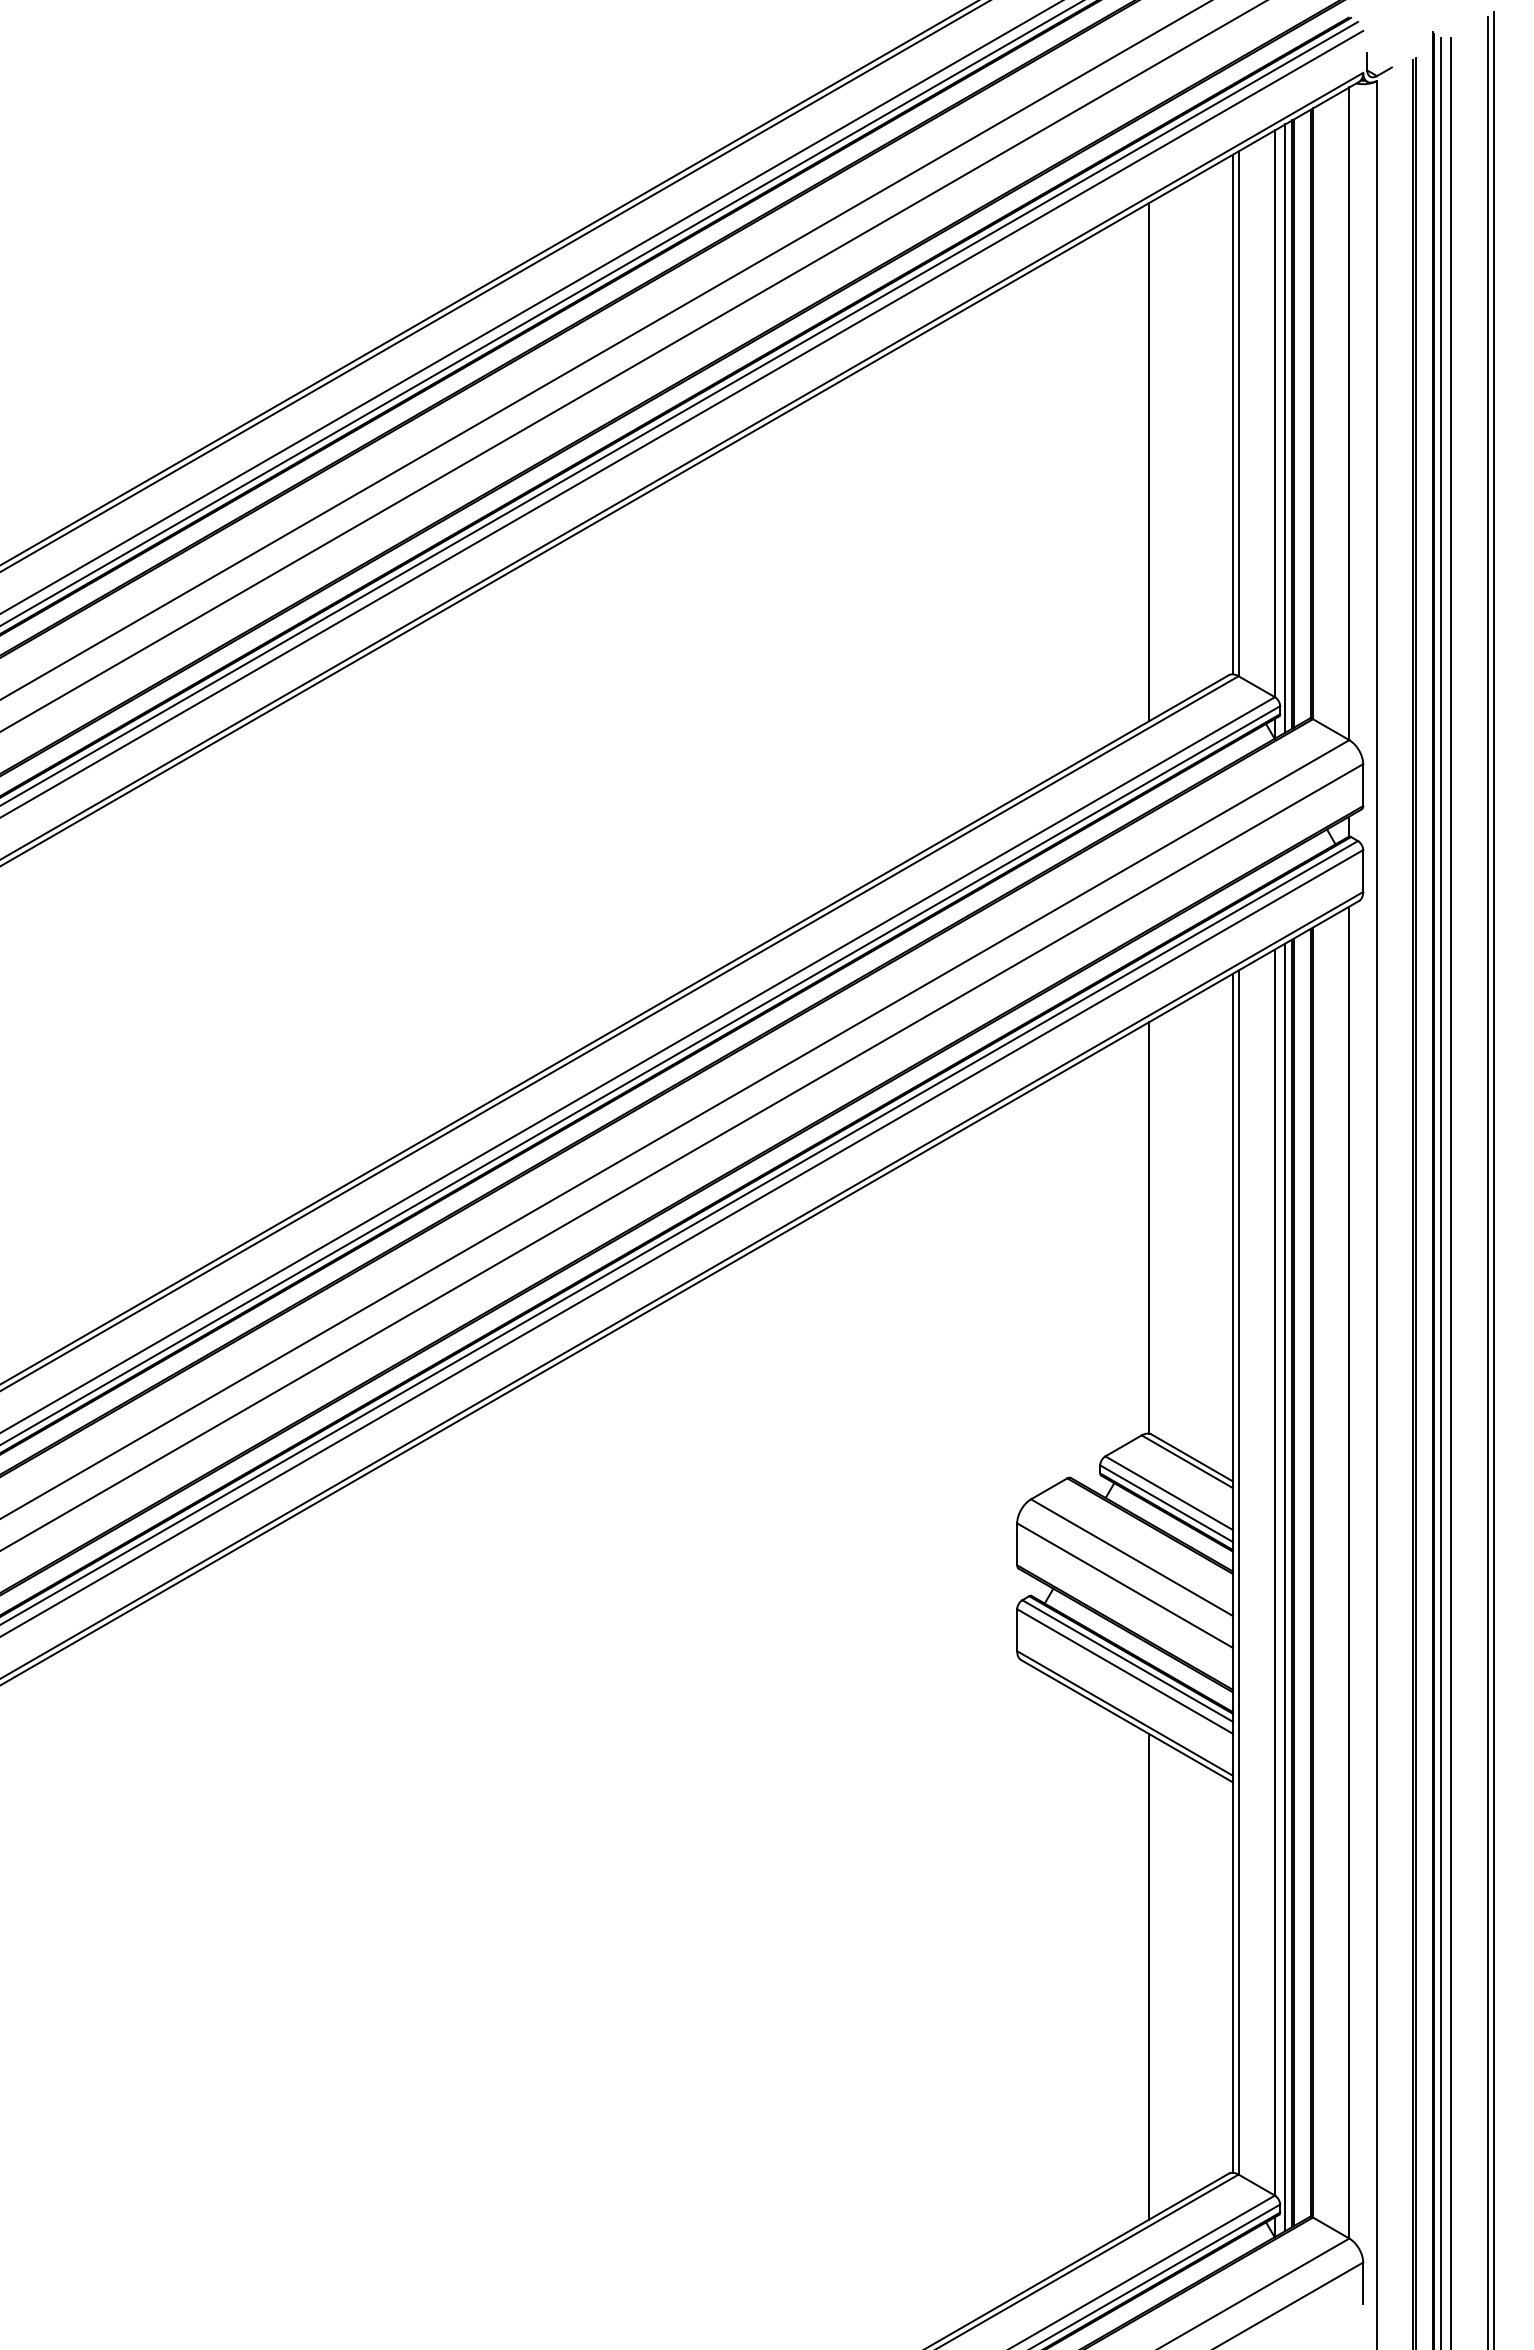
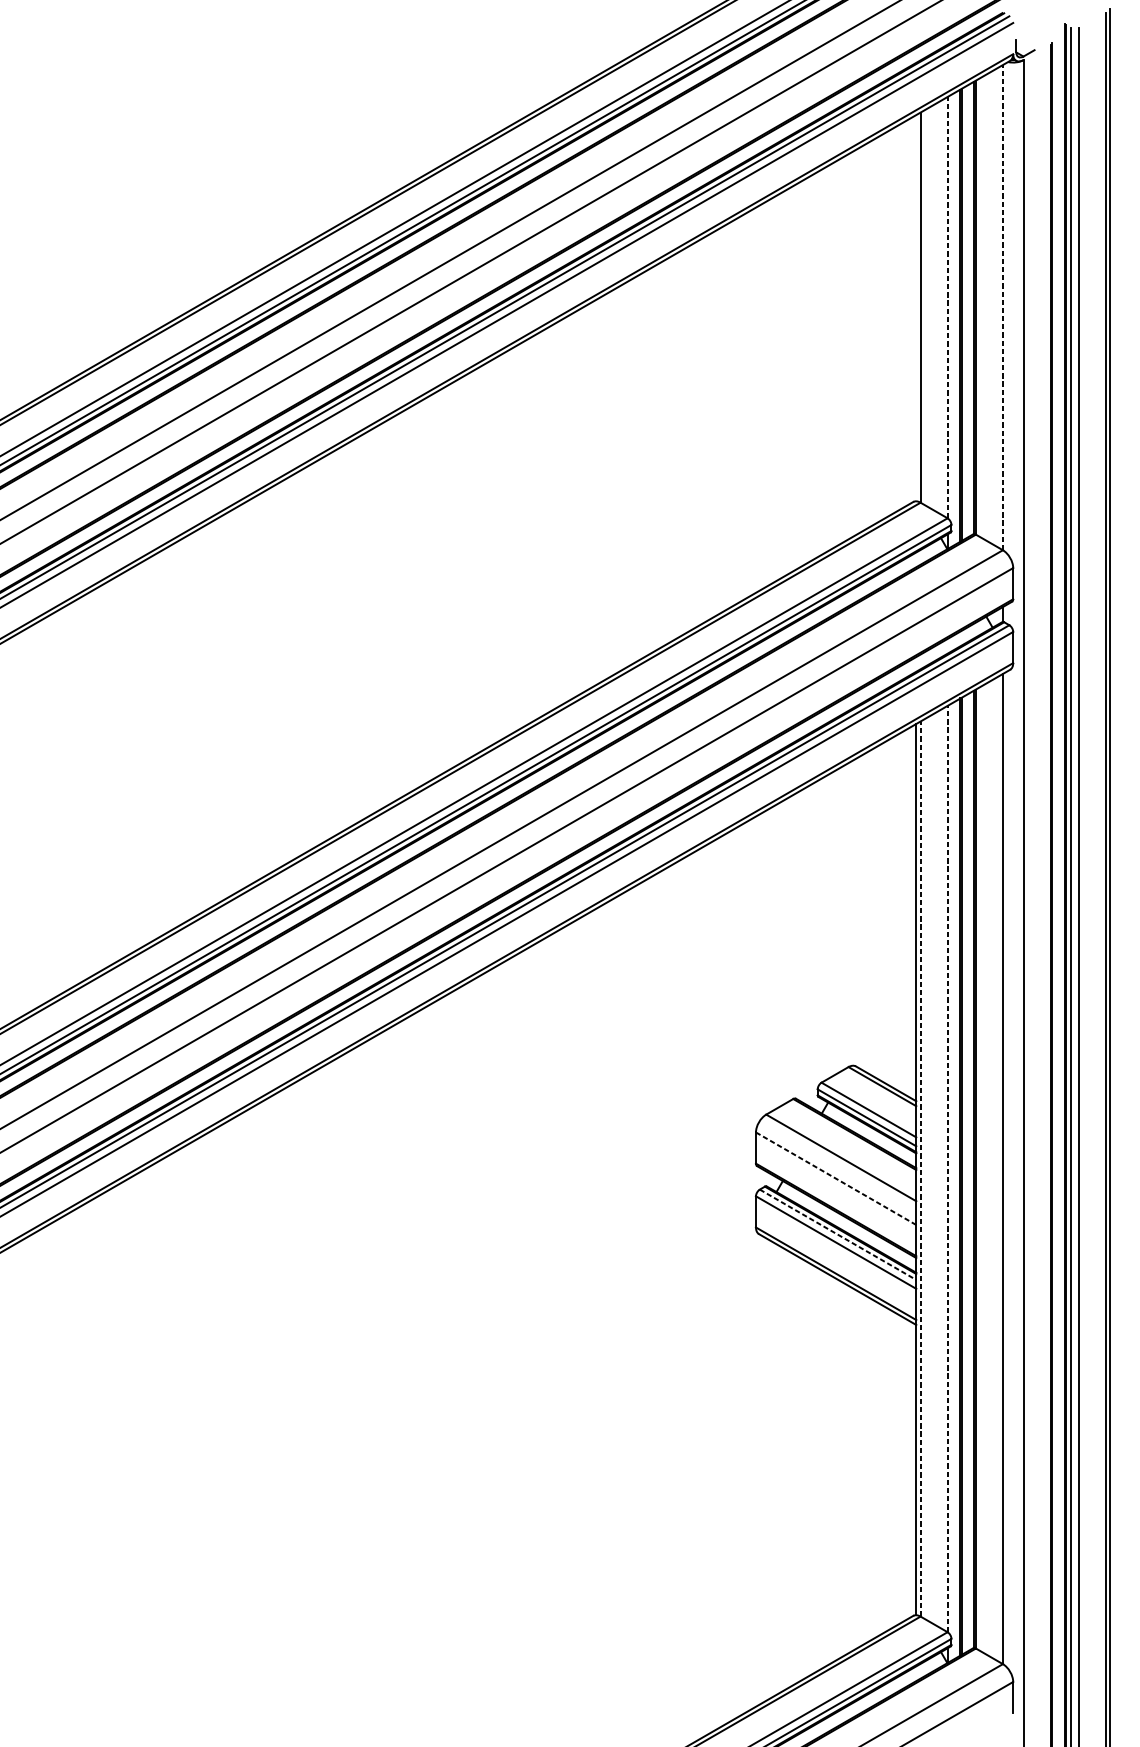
line: (1274, 413) -> (947, 307), solid -> dashed
line: (1349, 413) -> (1003, 307), solid -> dashed
line: (1232, 414) -> (916, 308), removed
line: (1285, 428) -> (955, 318), removed
line: (1149, 461) -> (854, 343), removed
line: (1149, 1227) -> (854, 912), removed
line: (1238, 1572) -> (920, 1169), solid -> dashed
line: (1274, 1572) -> (947, 1169), solid -> dashed
line: (1125, 1585) -> (836, 1178), solid -> dashed
line: (1285, 1587) -> (955, 1180), removed
line: (1127, 1661) -> (837, 1235), solid -> dashed
line: (1149, 1976) -> (854, 1469), removed

